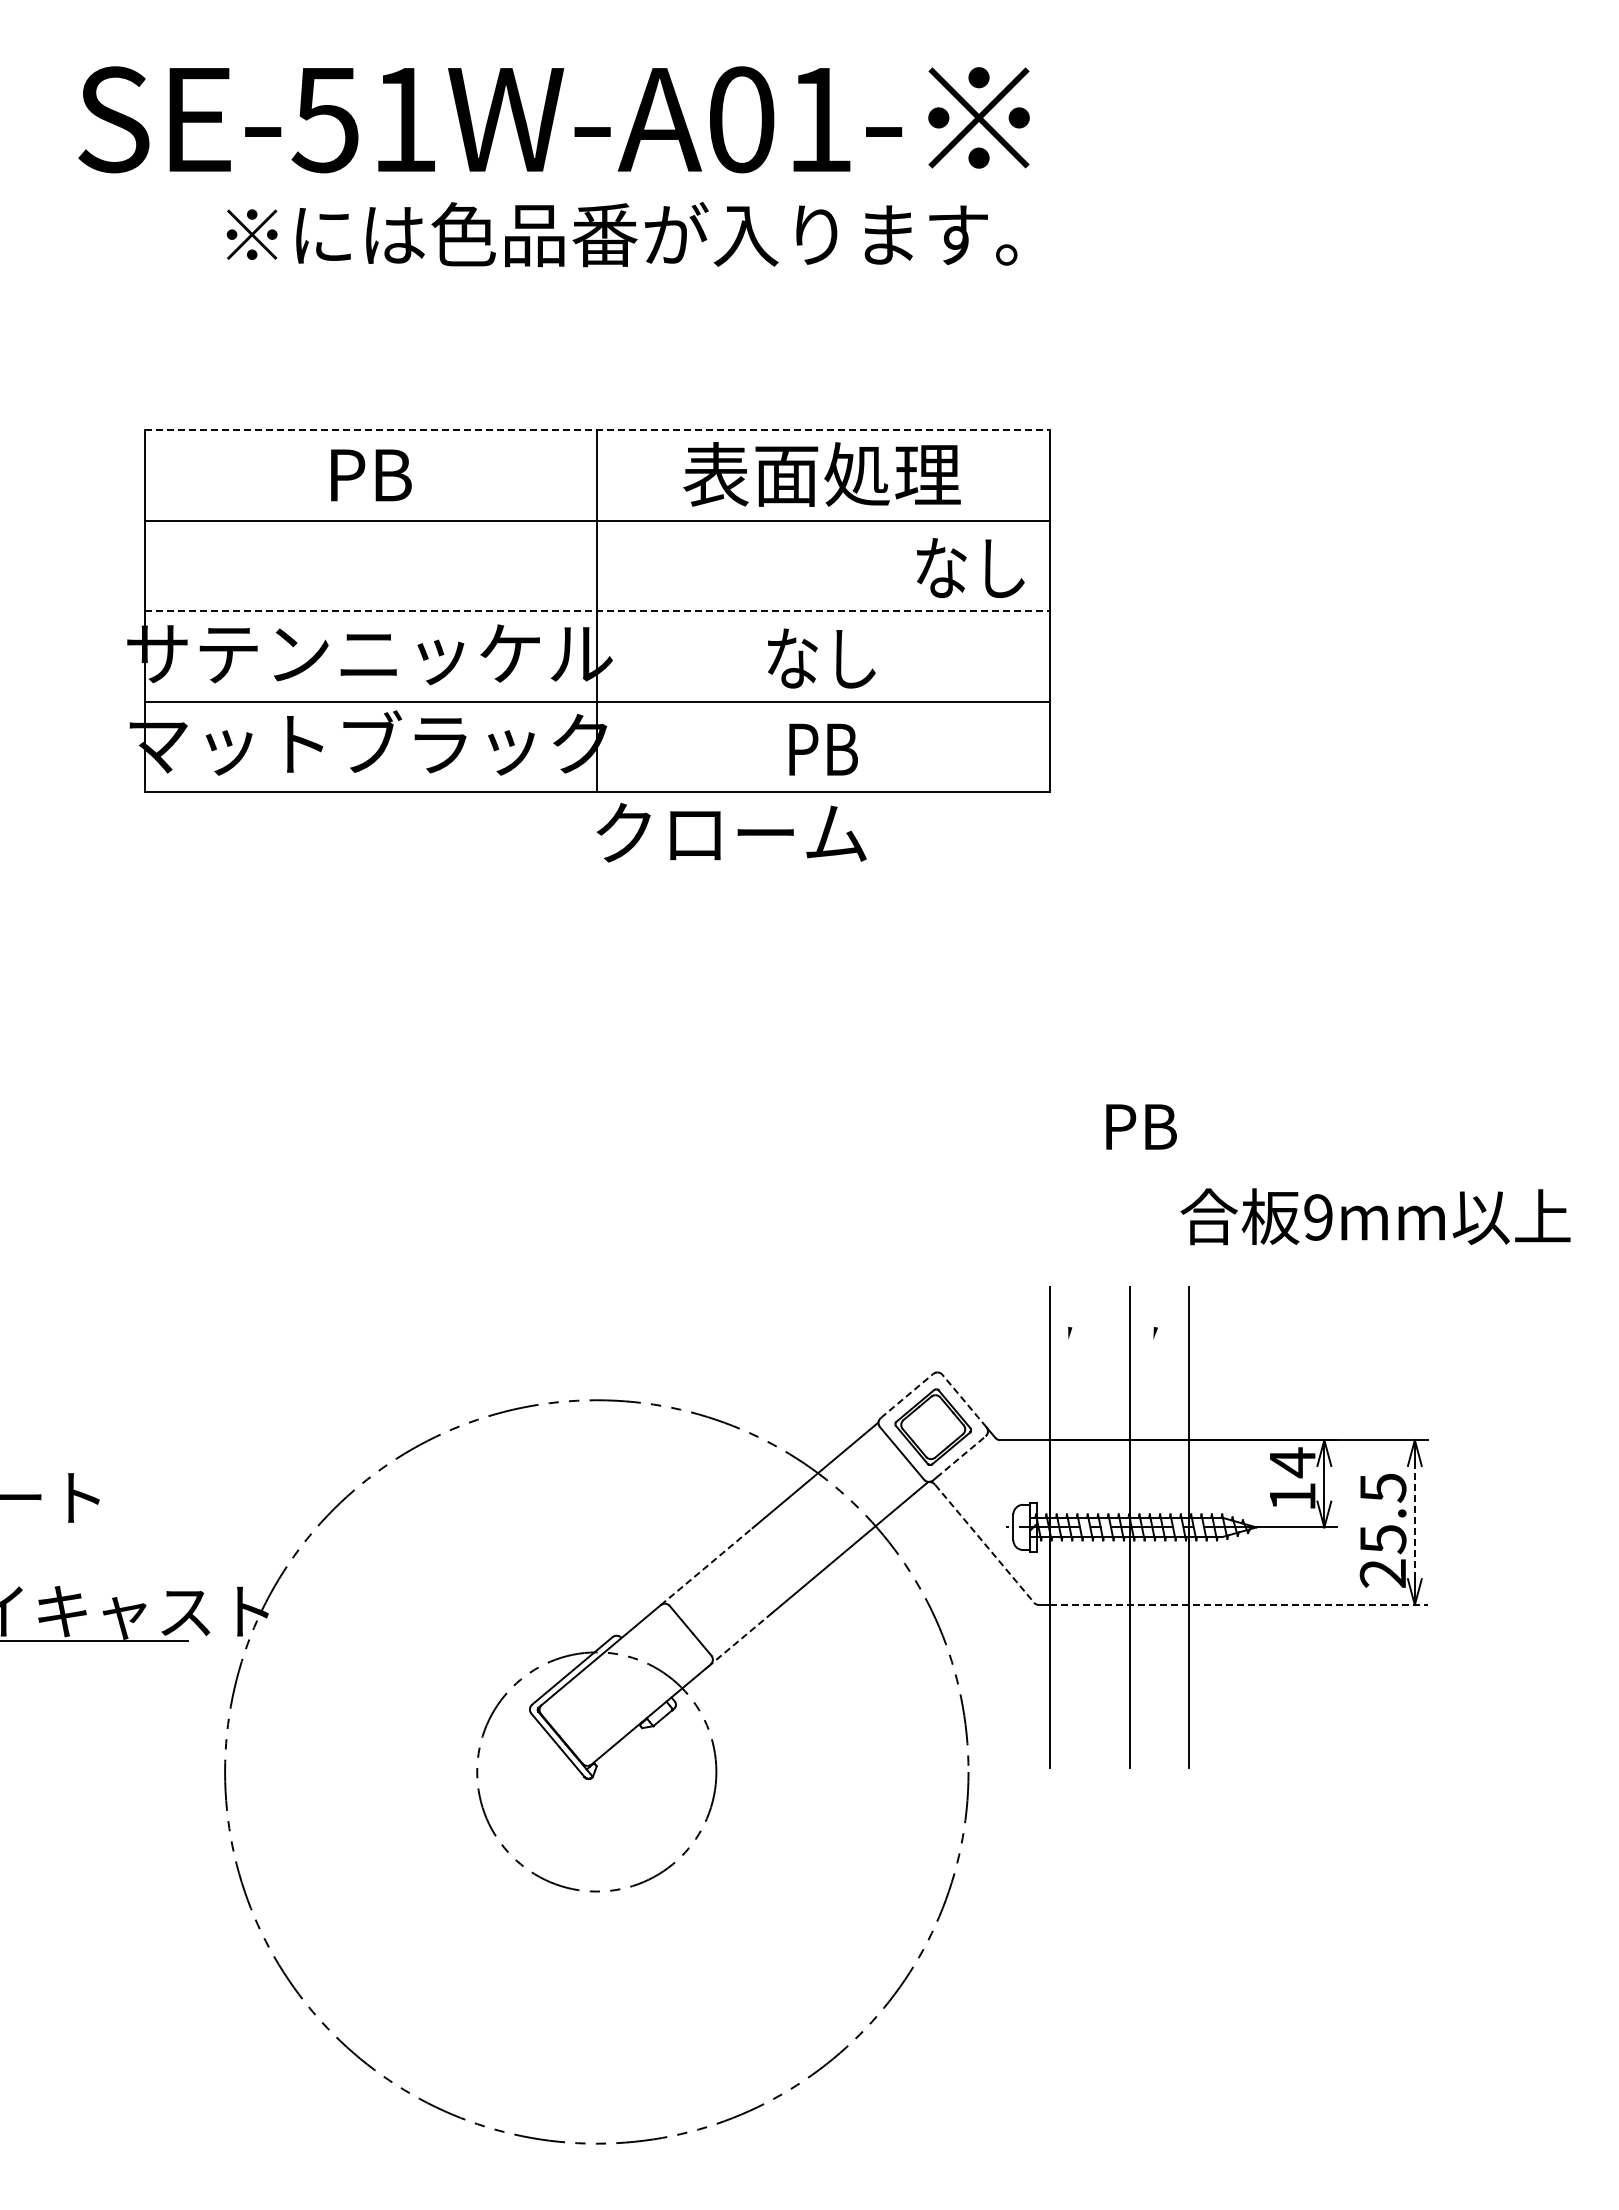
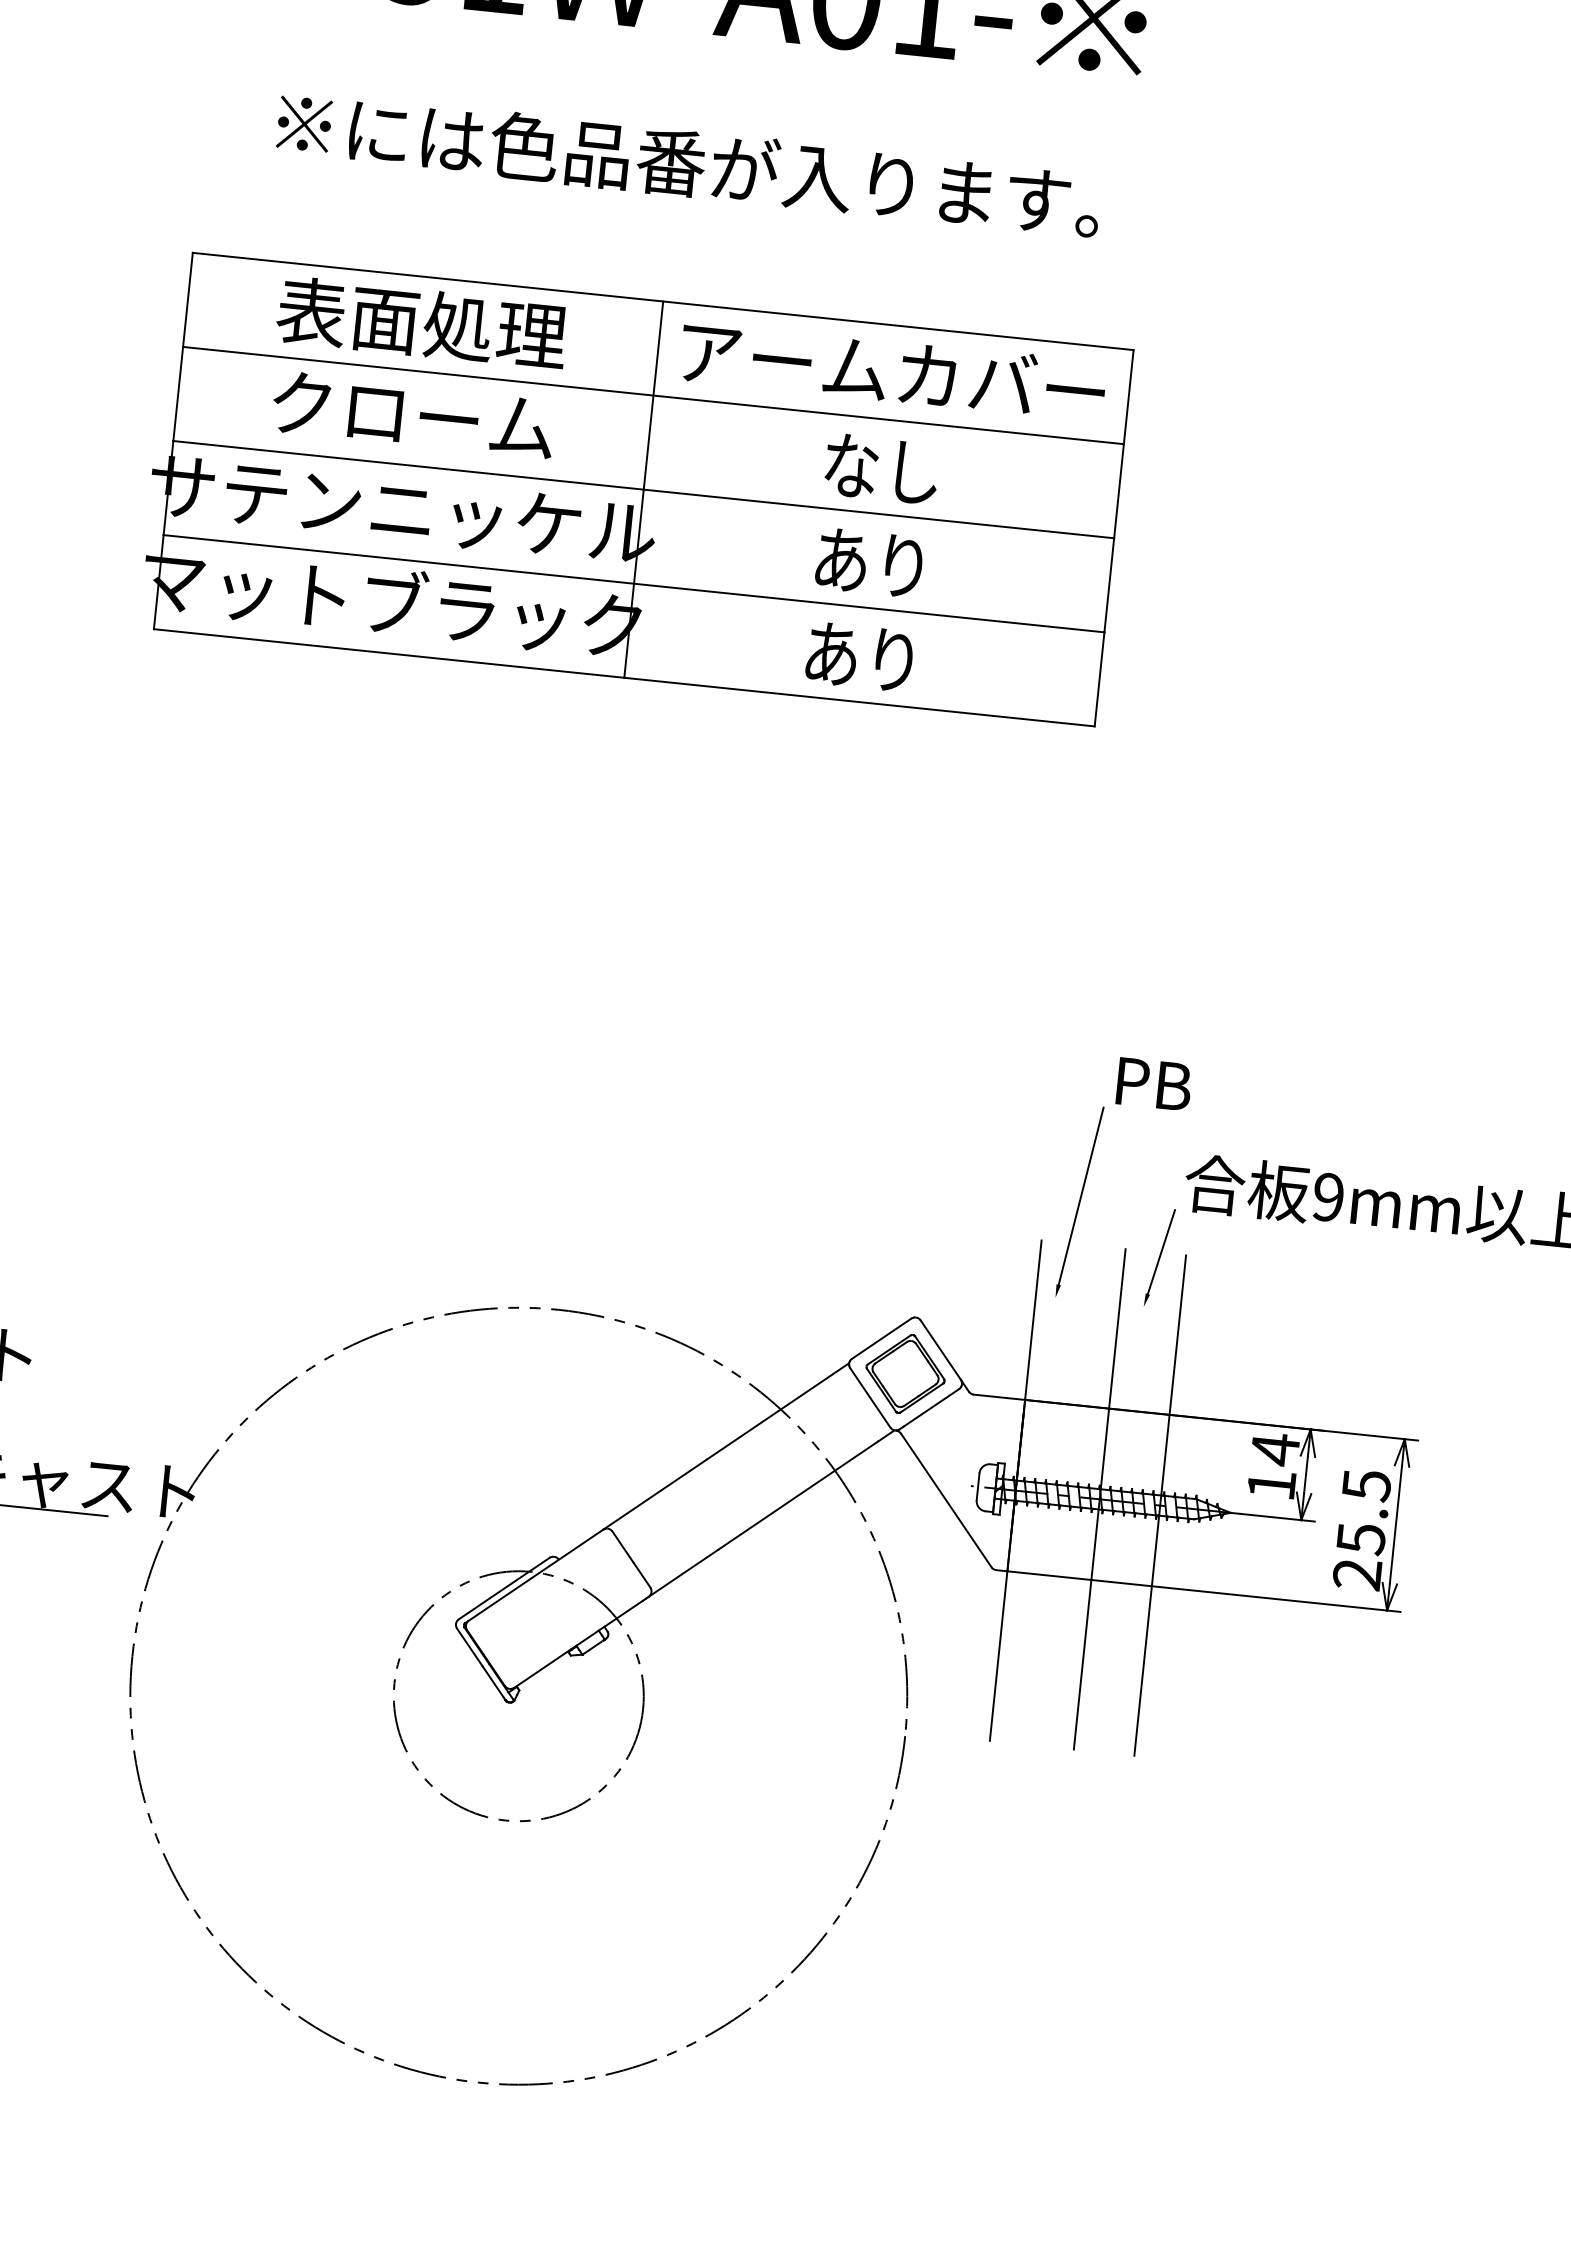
text: (621, 234) -> (688, 163), moved
line: (597, 430) -> (663, 301), dashed -> solid
text: (369, 474) -> (421, 323), PB -> 表面処理
text: (822, 474) -> (892, 371), 表面処理 -> アームカバー
text: (970, 568) -> (881, 469), moved
line: (597, 611) -> (644, 490), dashed -> solid
text: (821, 658) -> (871, 562), なし -> あり
text: (818, 748) -> (859, 656), PB -> あり
text: (731, 832) -> (413, 414), moved
line: (1082, 1240) -> (1080, 1195), added
line: (1164, 1285) -> (1161, 1251), added
line: (907, 1395) -> (882, 1338), dashed -> solid
line: (964, 1400) -> (940, 1349), dashed -> solid
line: (961, 1456) -> (931, 1407), dashed -> solid
line: (1414, 1522) -> (1395, 1524), dashed -> solid
line: (984, 1543) -> (946, 1500), dashed -> solid
line: (706, 1566) -> (654, 1494), dashed -> solid
line: (1239, 1604) -> (1204, 1591), dashed -> solid
line: (741, 1639) -> (683, 1574), dashed -> solid

